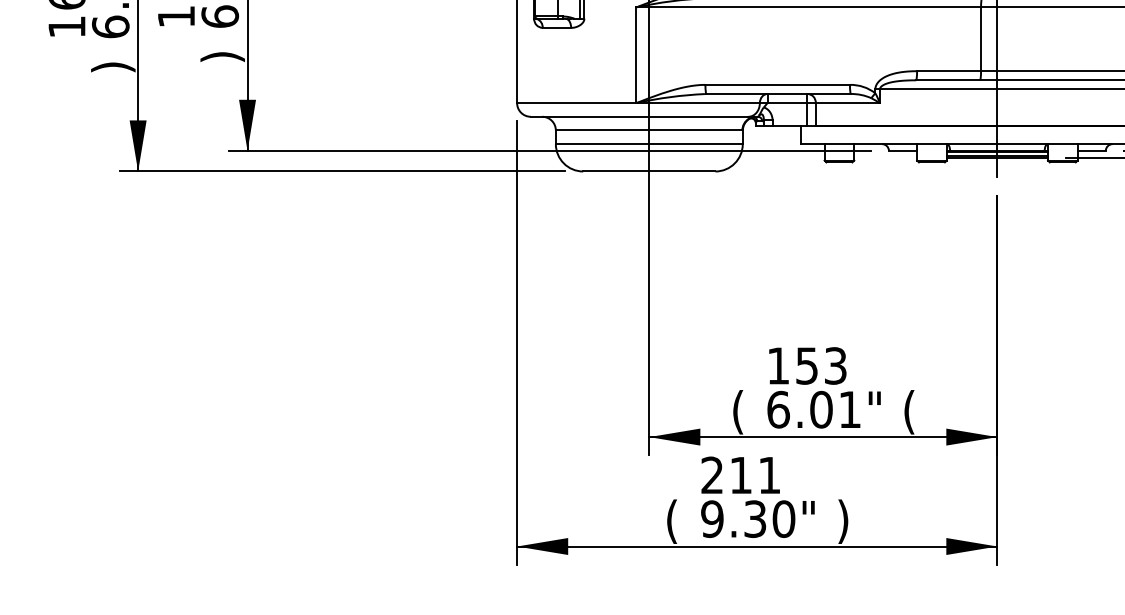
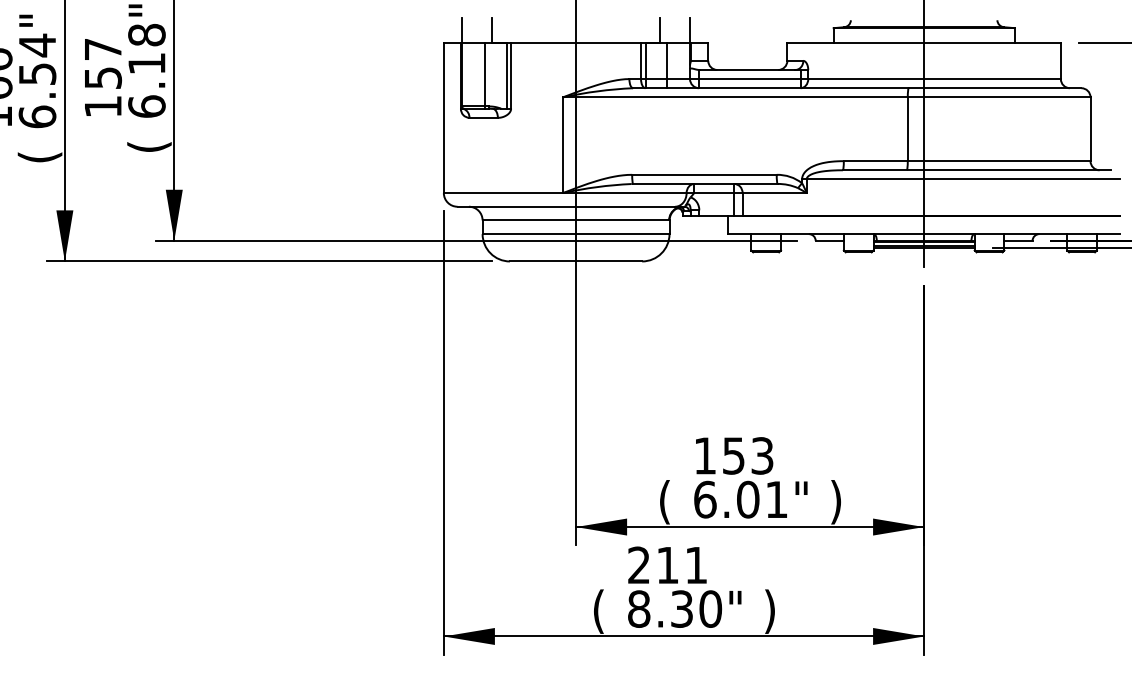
text: (222, 56) -> (149, 146), ) -> (
text: (112, 67) -> (39, 157), ) -> (
text: (909, 412) -> (836, 502), ( -> )
text: (711, 518) -> (638, 608), 9.30" -> 8.30"

